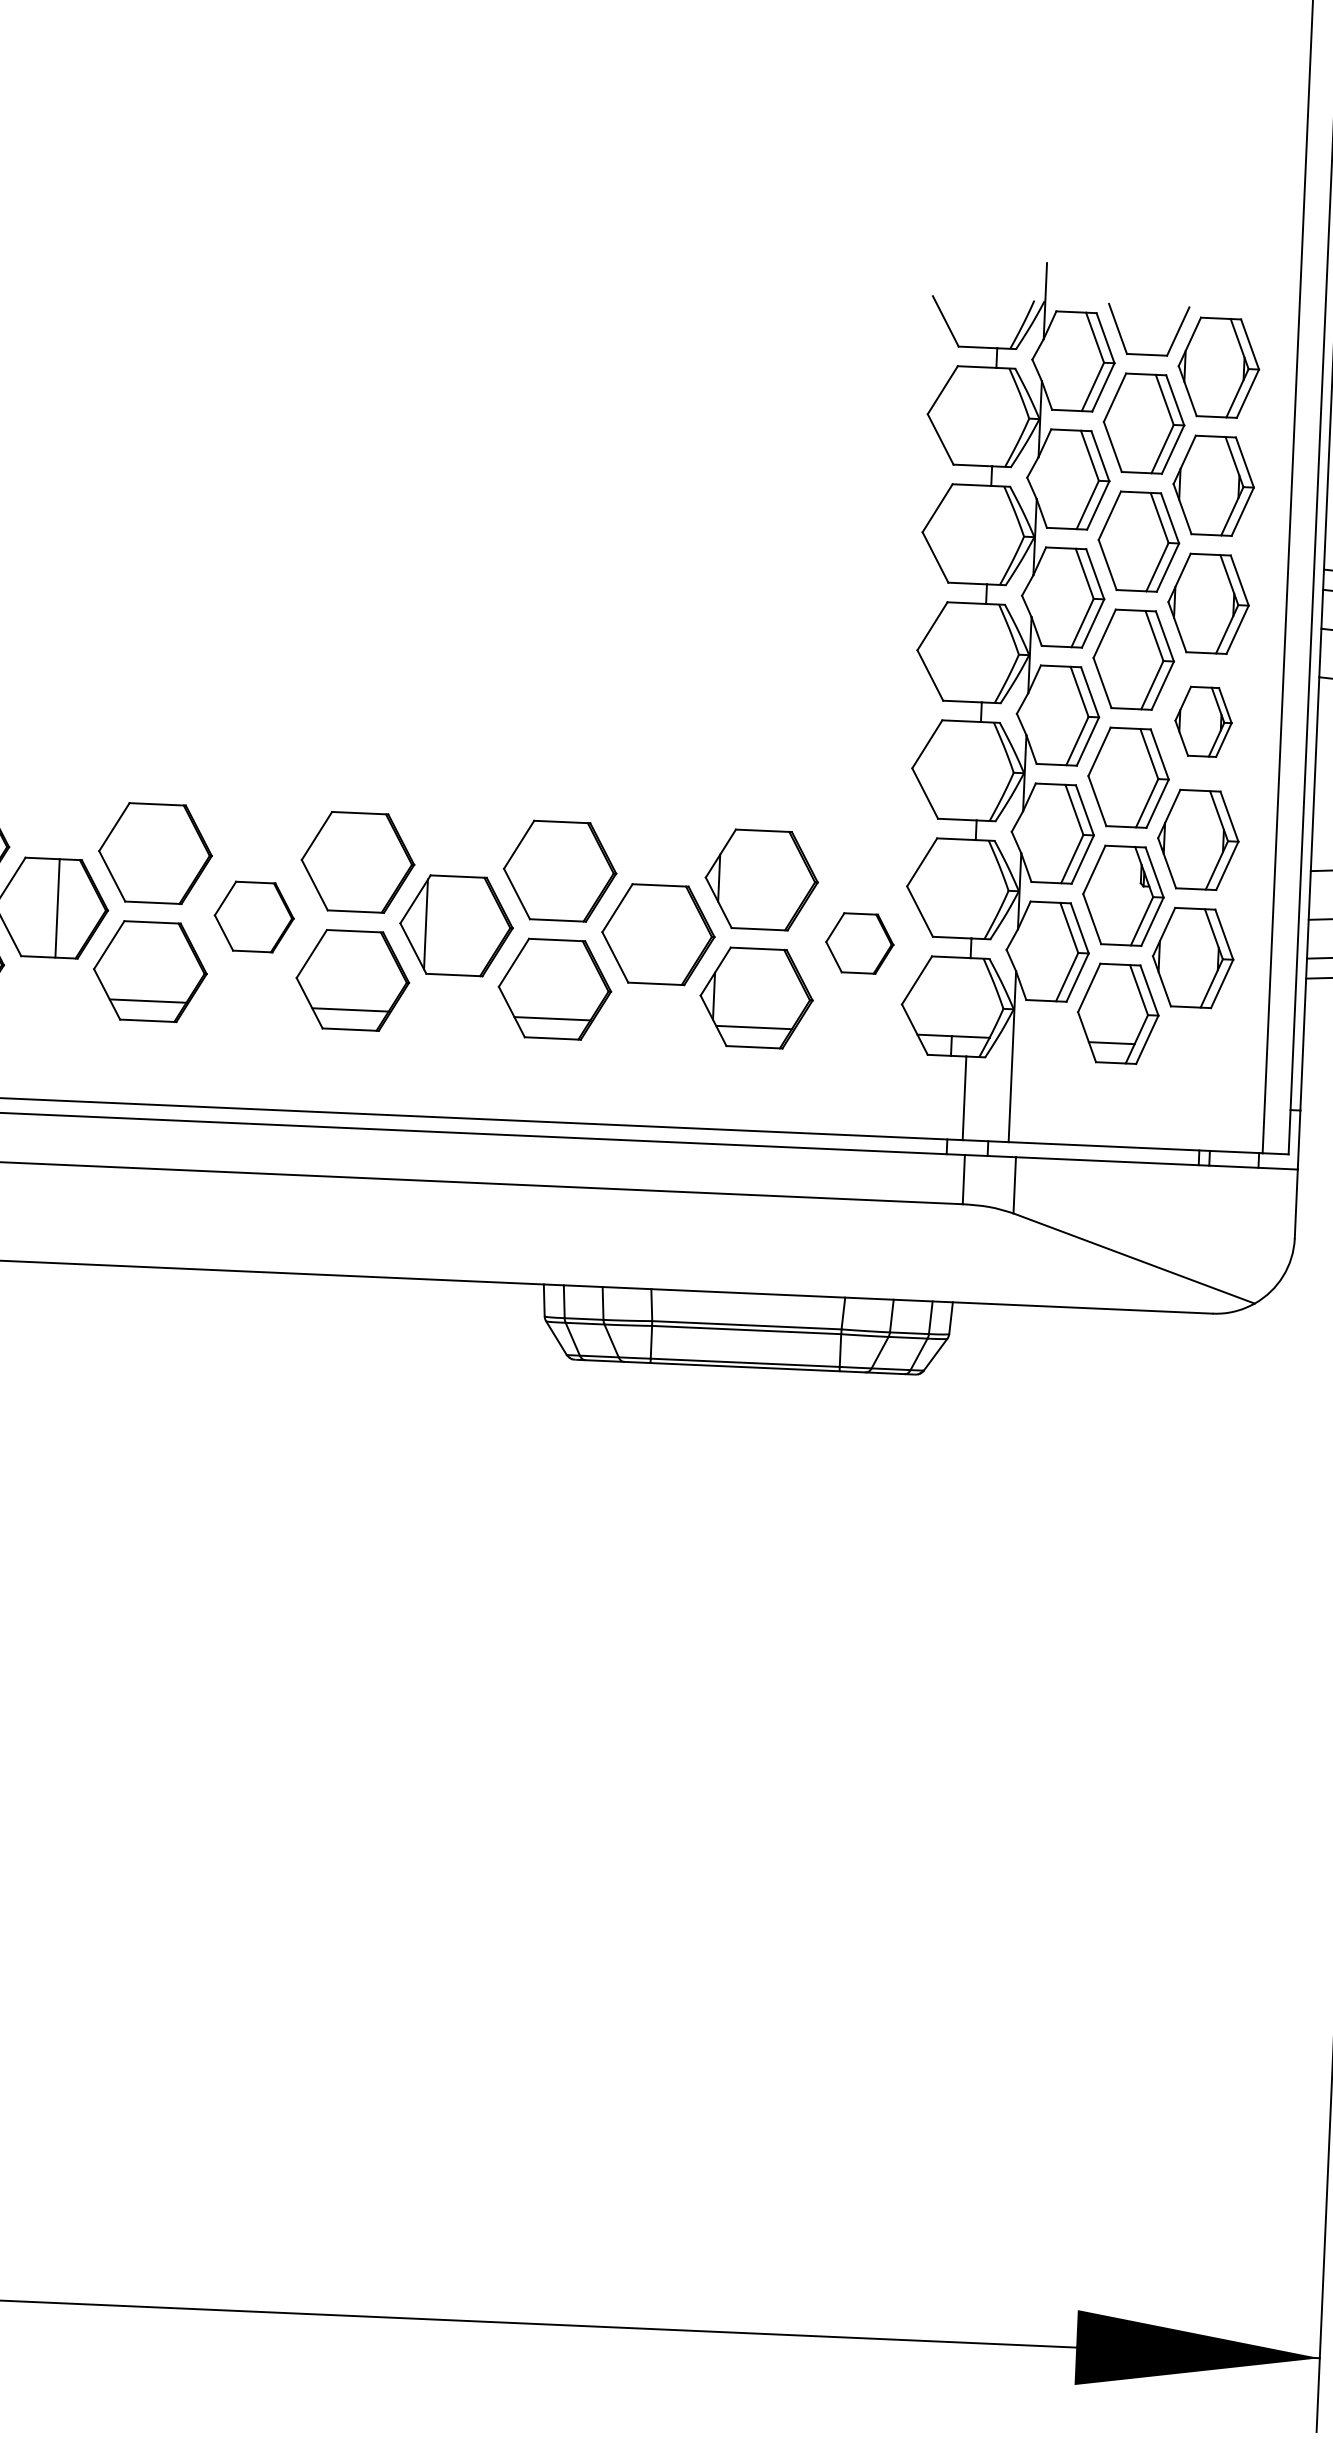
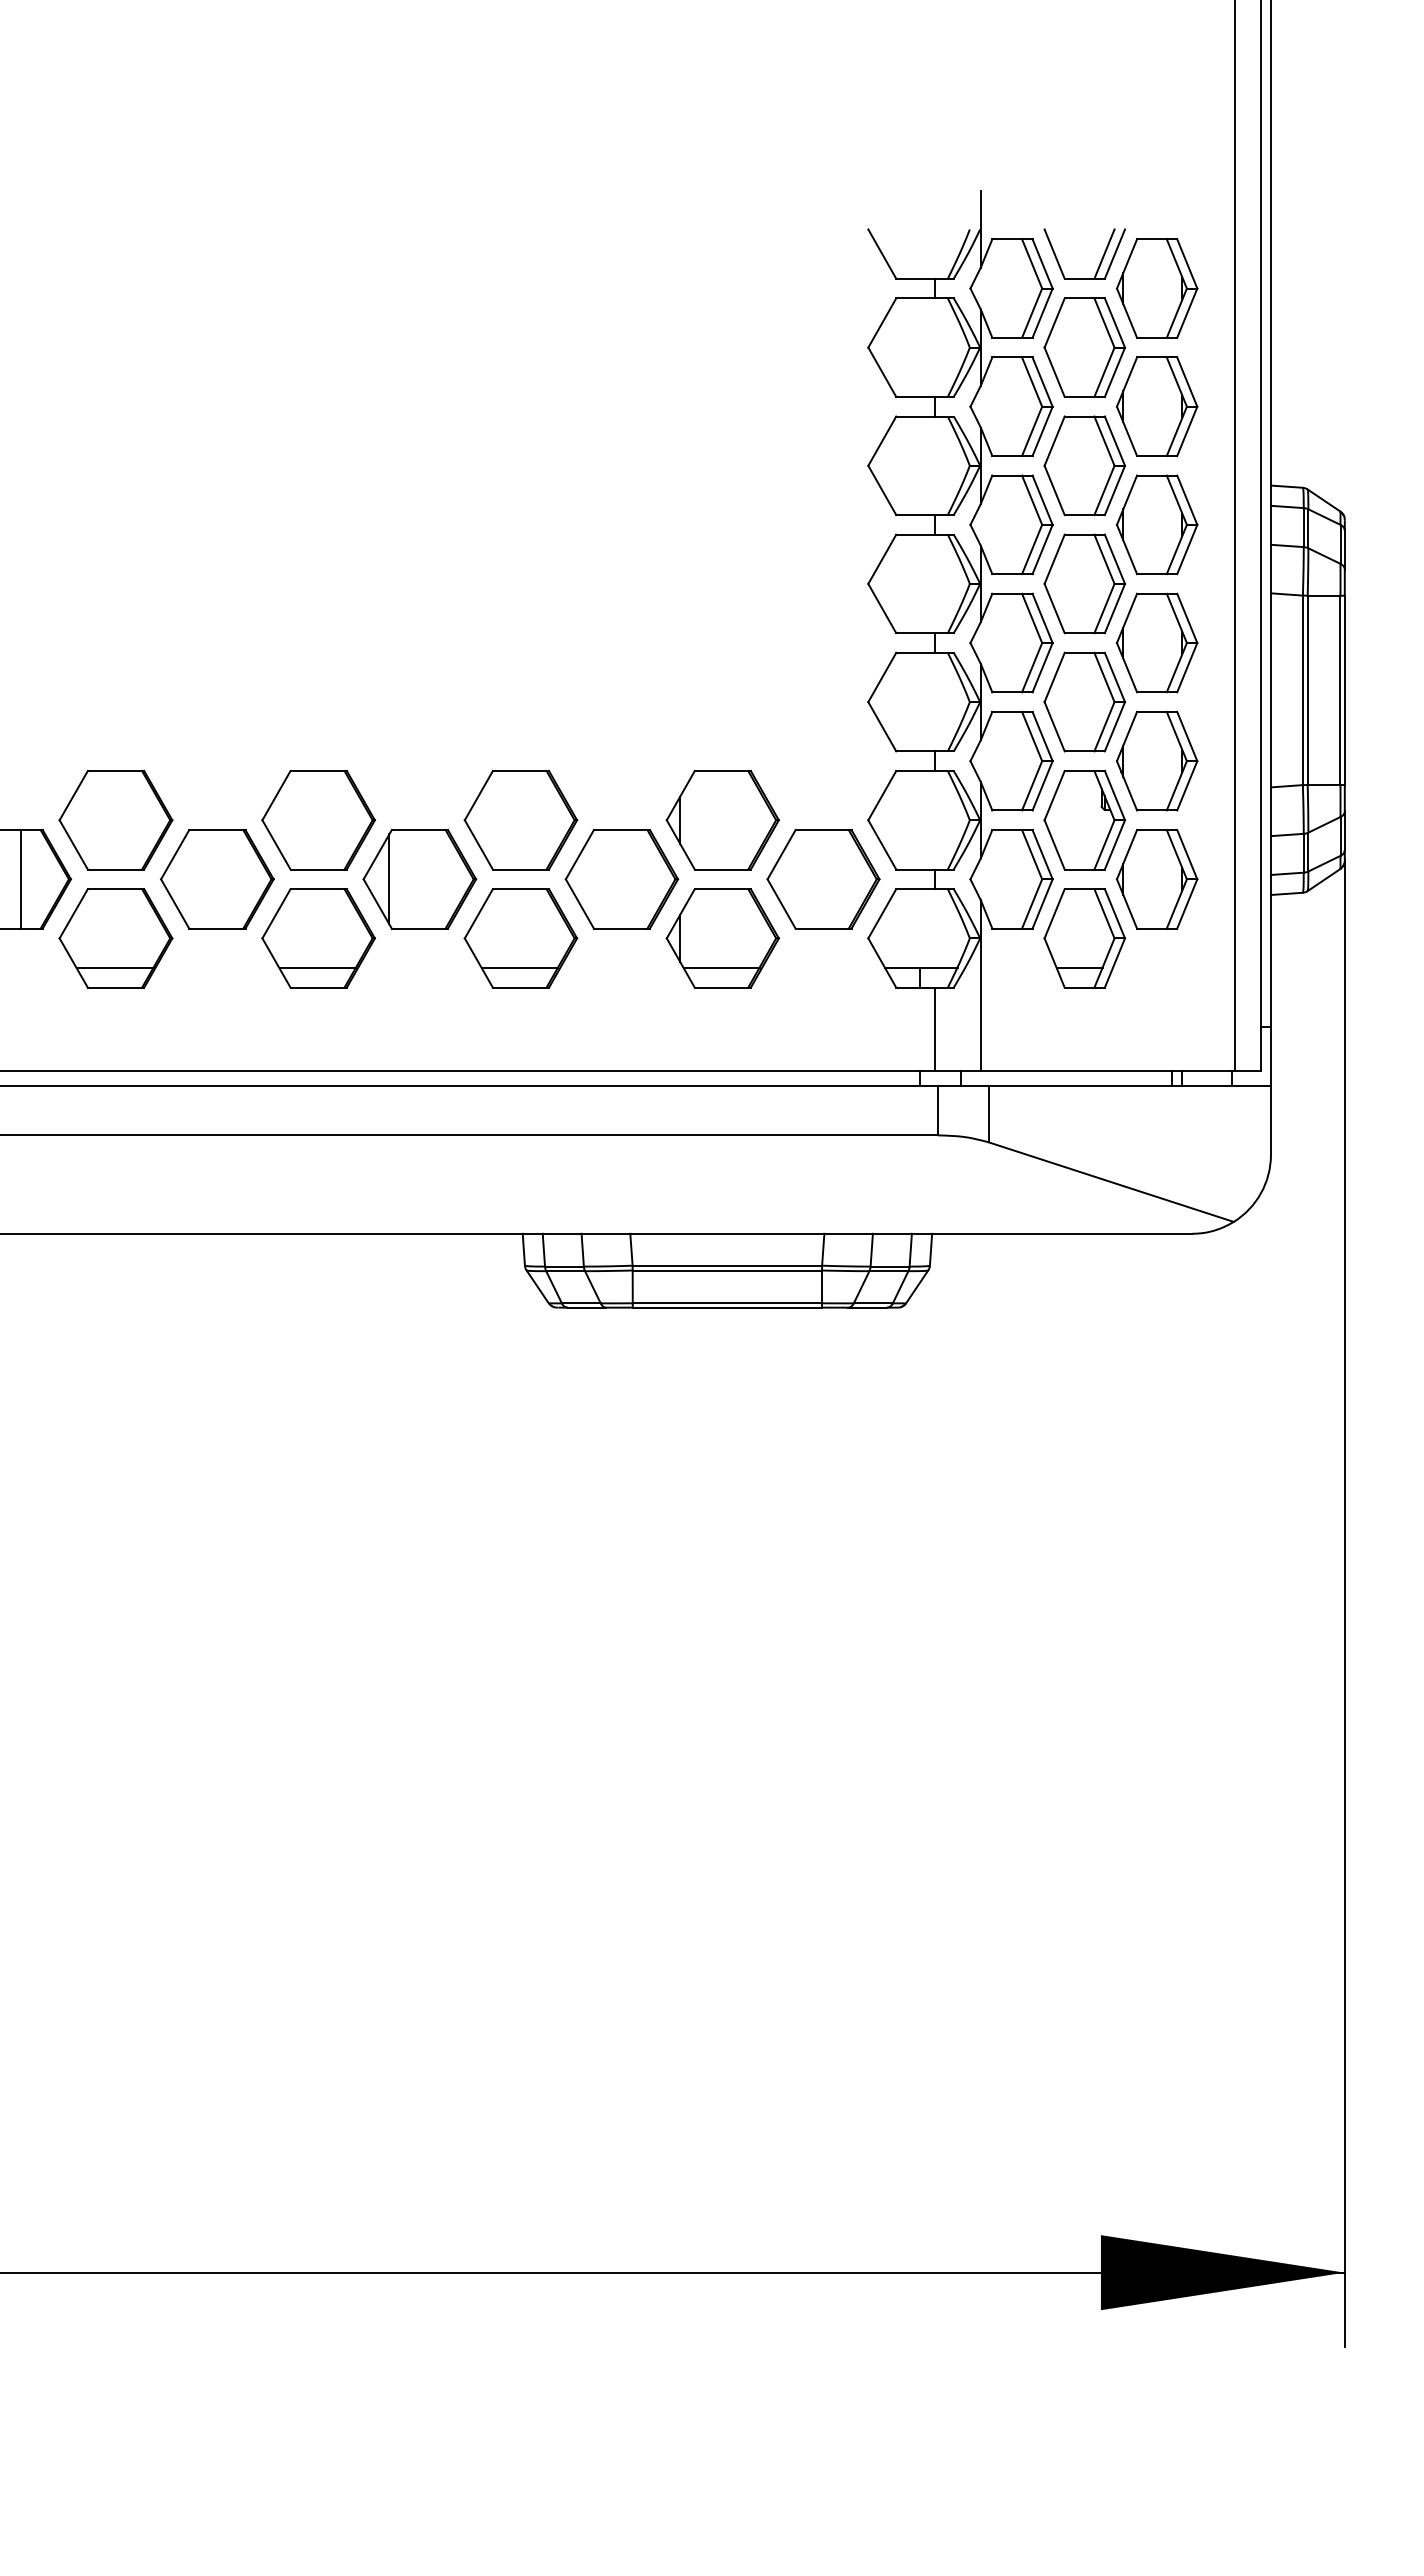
line: (1167, 330) -> (1104, 253), added
part: (1203, 721) -> (1157, 642), size x1.43
part: (254, 917) -> (217, 879), size x1.43
part: (859, 943) -> (823, 879), size x1.67

